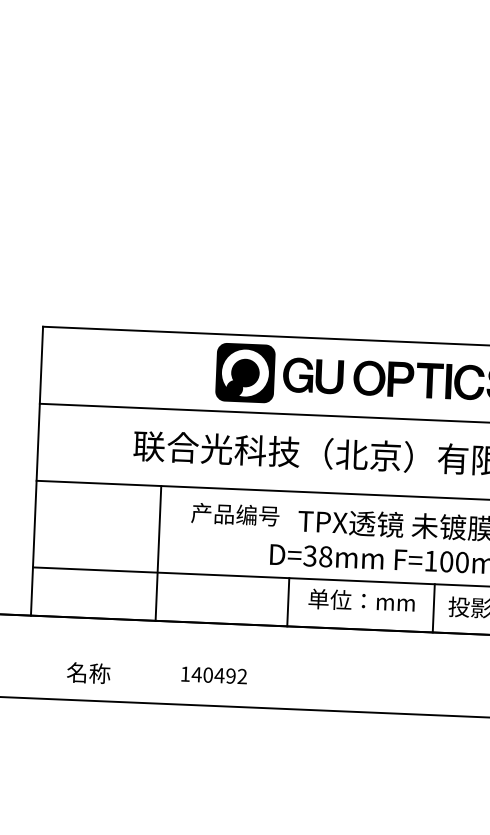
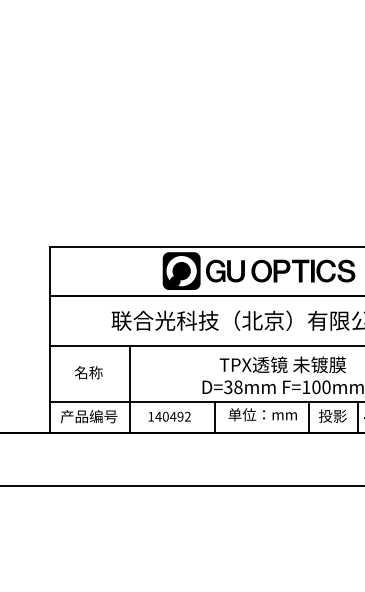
text: (234, 514) -> (88, 416), moved
text: (88, 672) -> (88, 372), moved
text: (213, 674) -> (169, 416), moved

